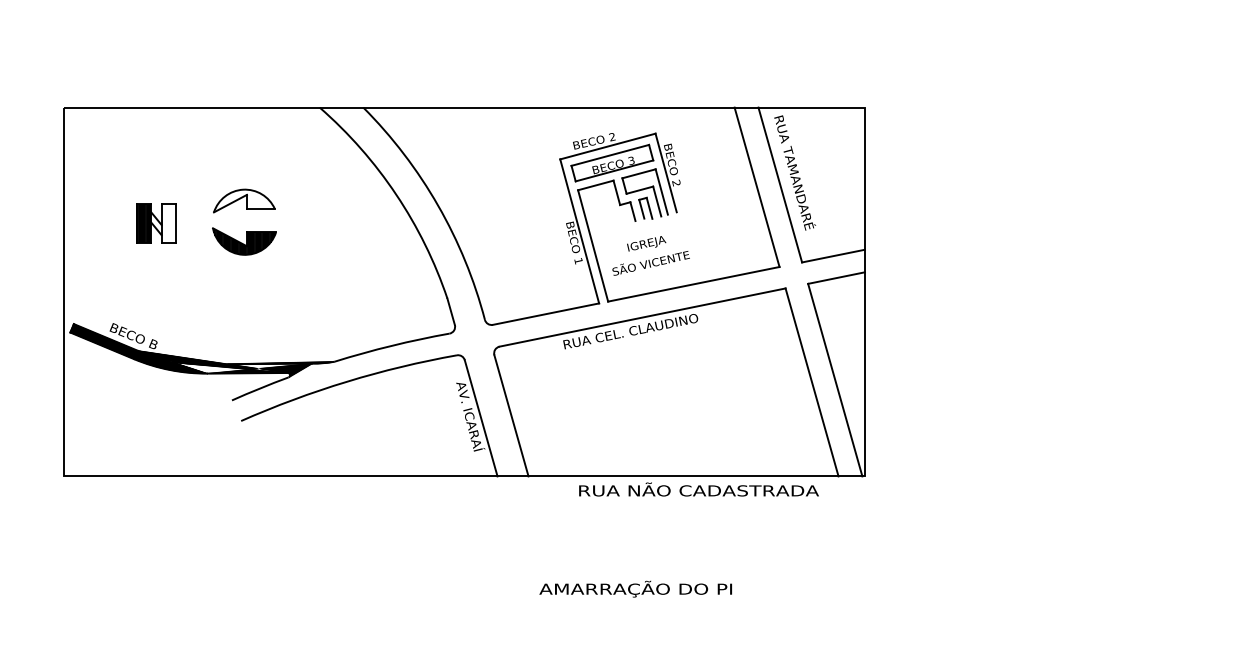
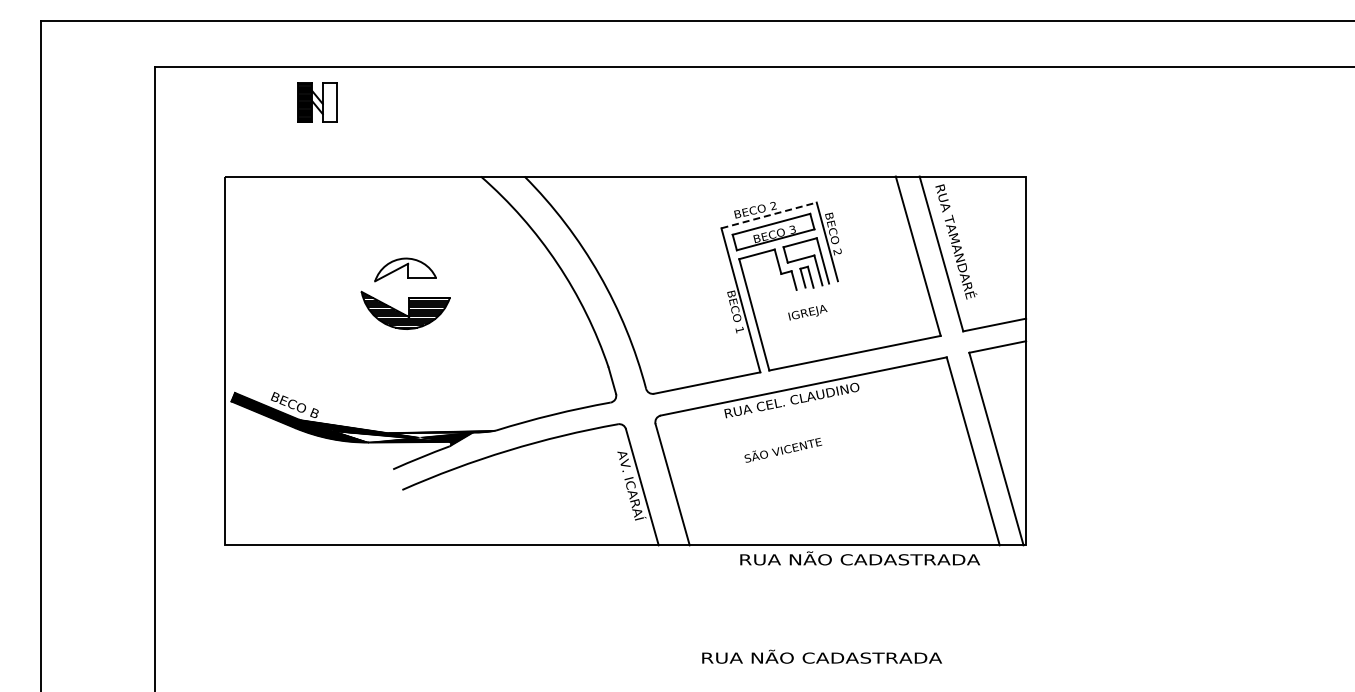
line: (608, 146) -> (769, 215), solid -> dashed
part: (156, 223) -> (317, 102), moved
part: (244, 241) -> (405, 310), size x1.4
text: (651, 262) -> (783, 449), moved
text: (660, 588) -> (821, 657), AMARRAÇÃO DO PI -> RUA NÃO CADASTRADA

